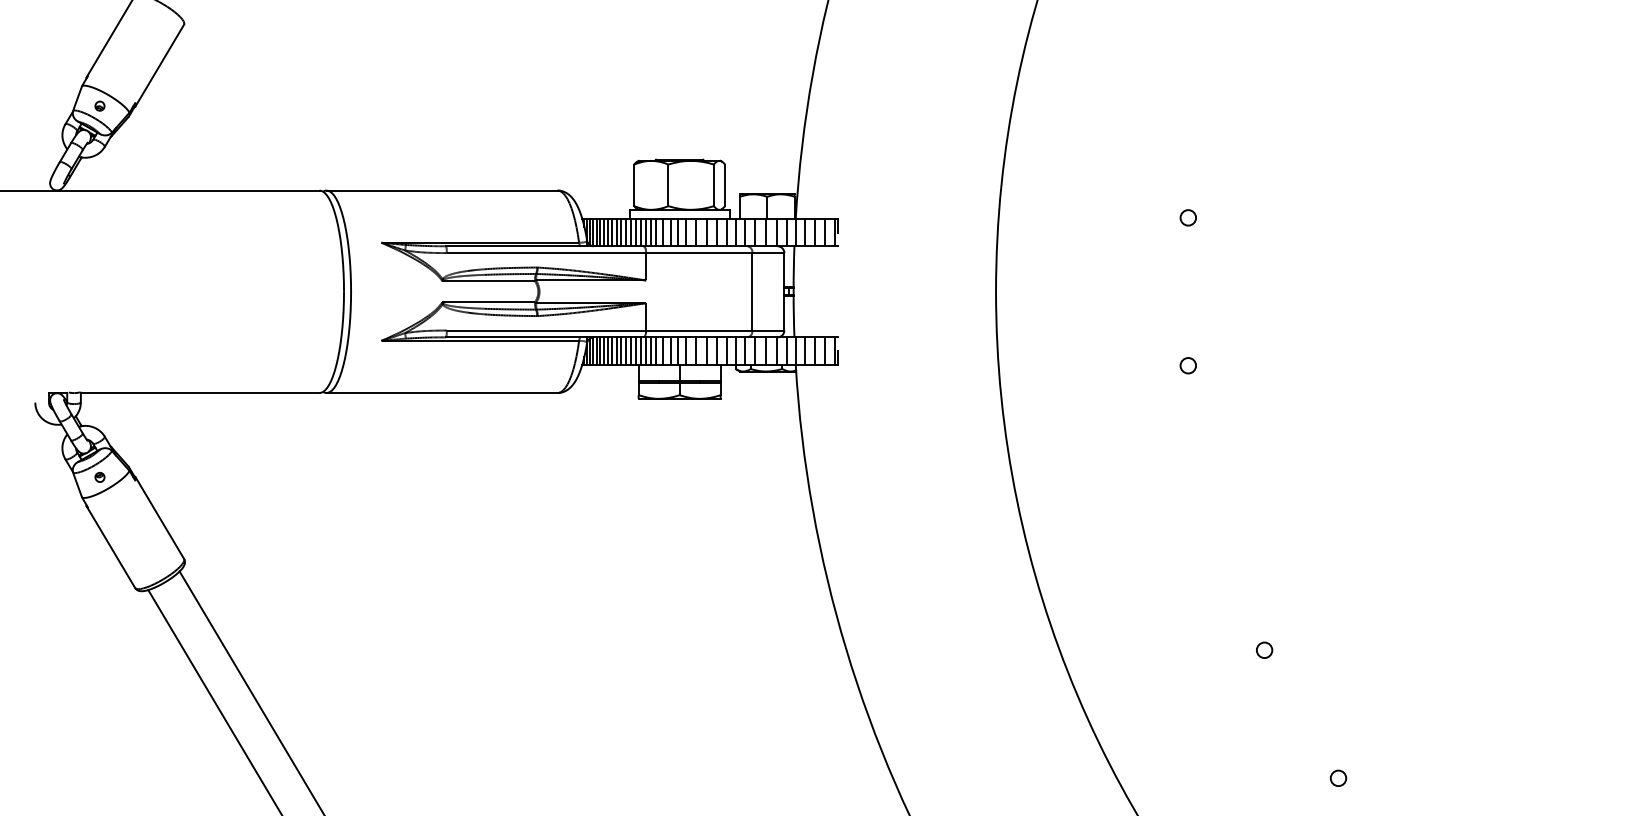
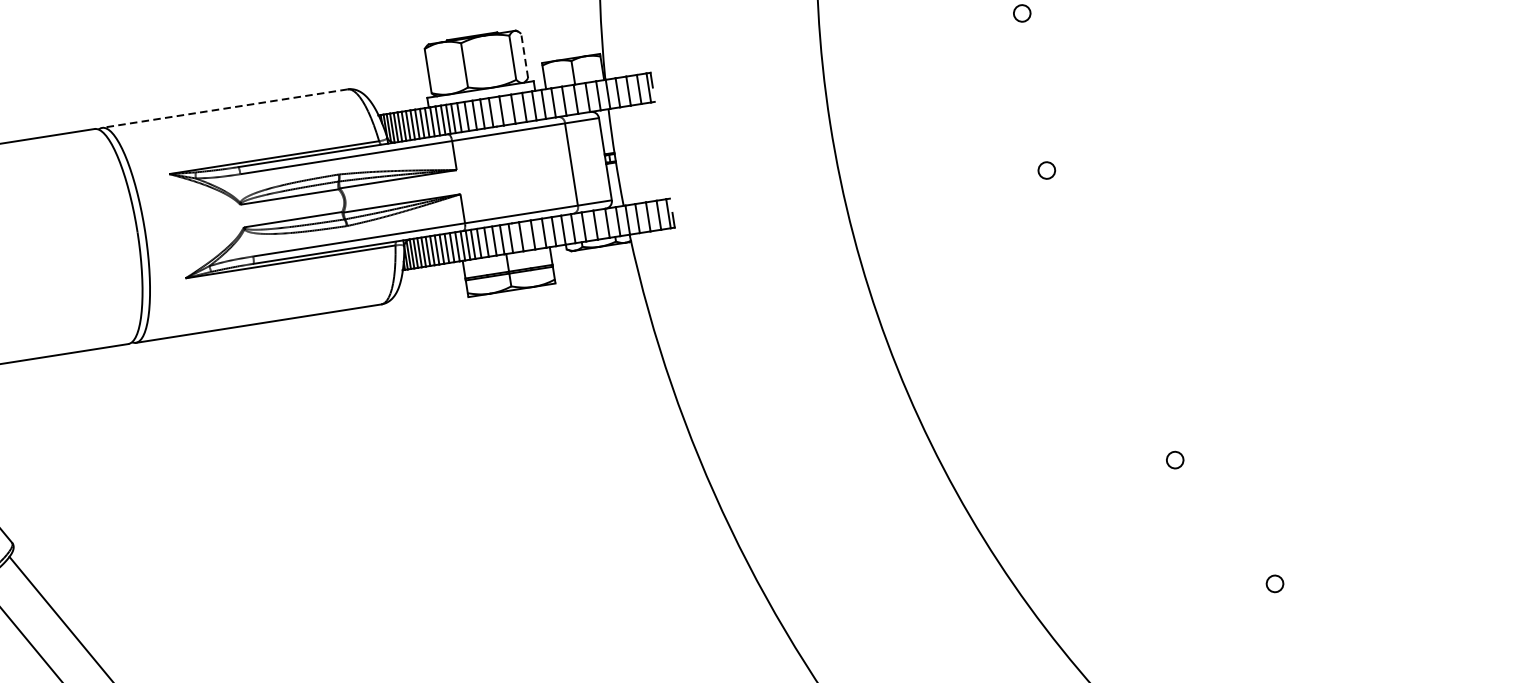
line: (725, 185) -> (525, 56), solid -> dashed
line: (442, 190) -> (225, 108), solid -> dashed

